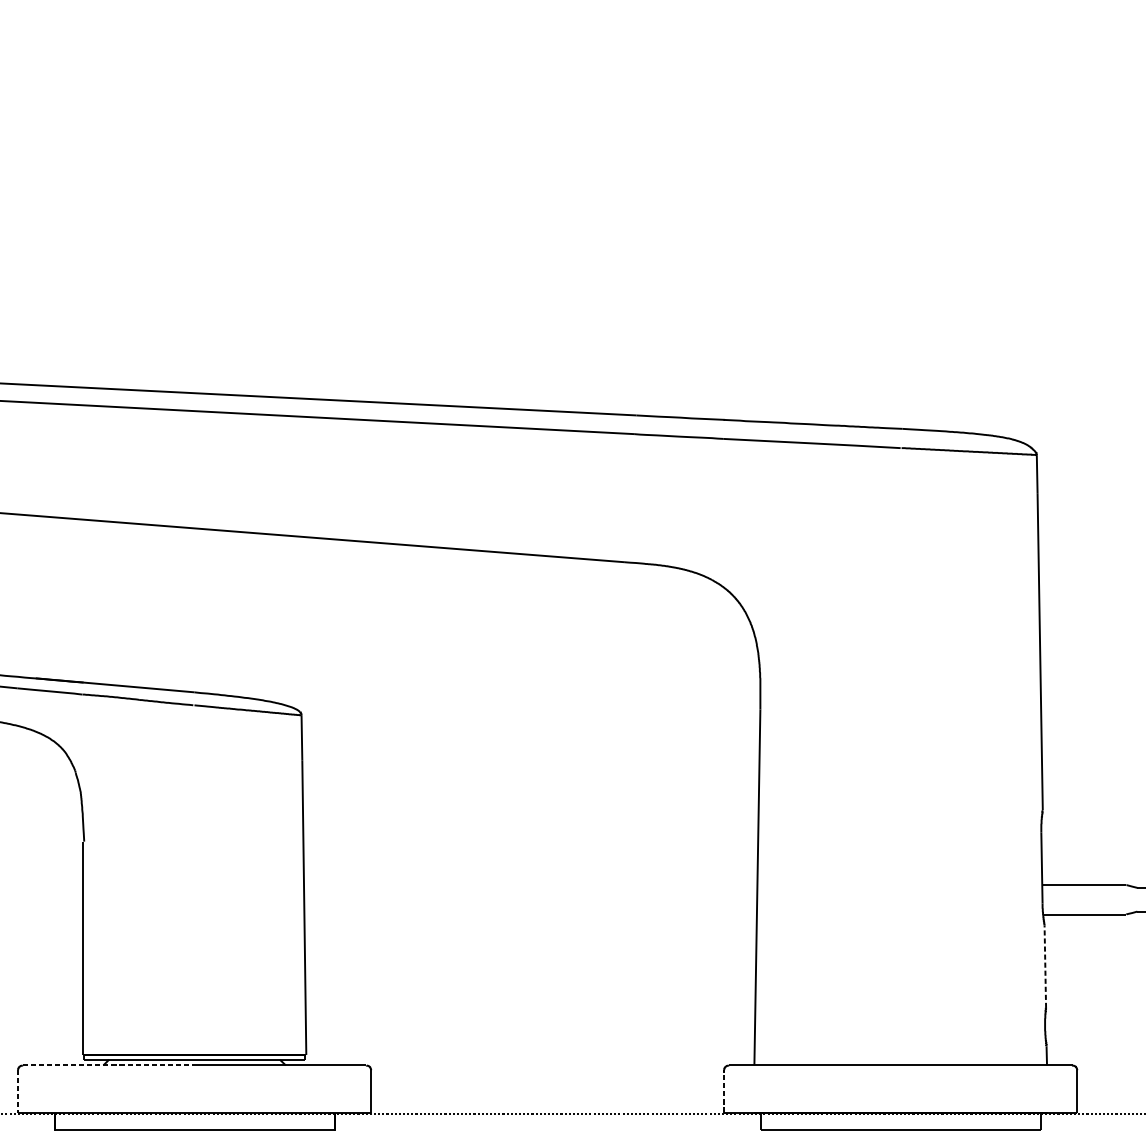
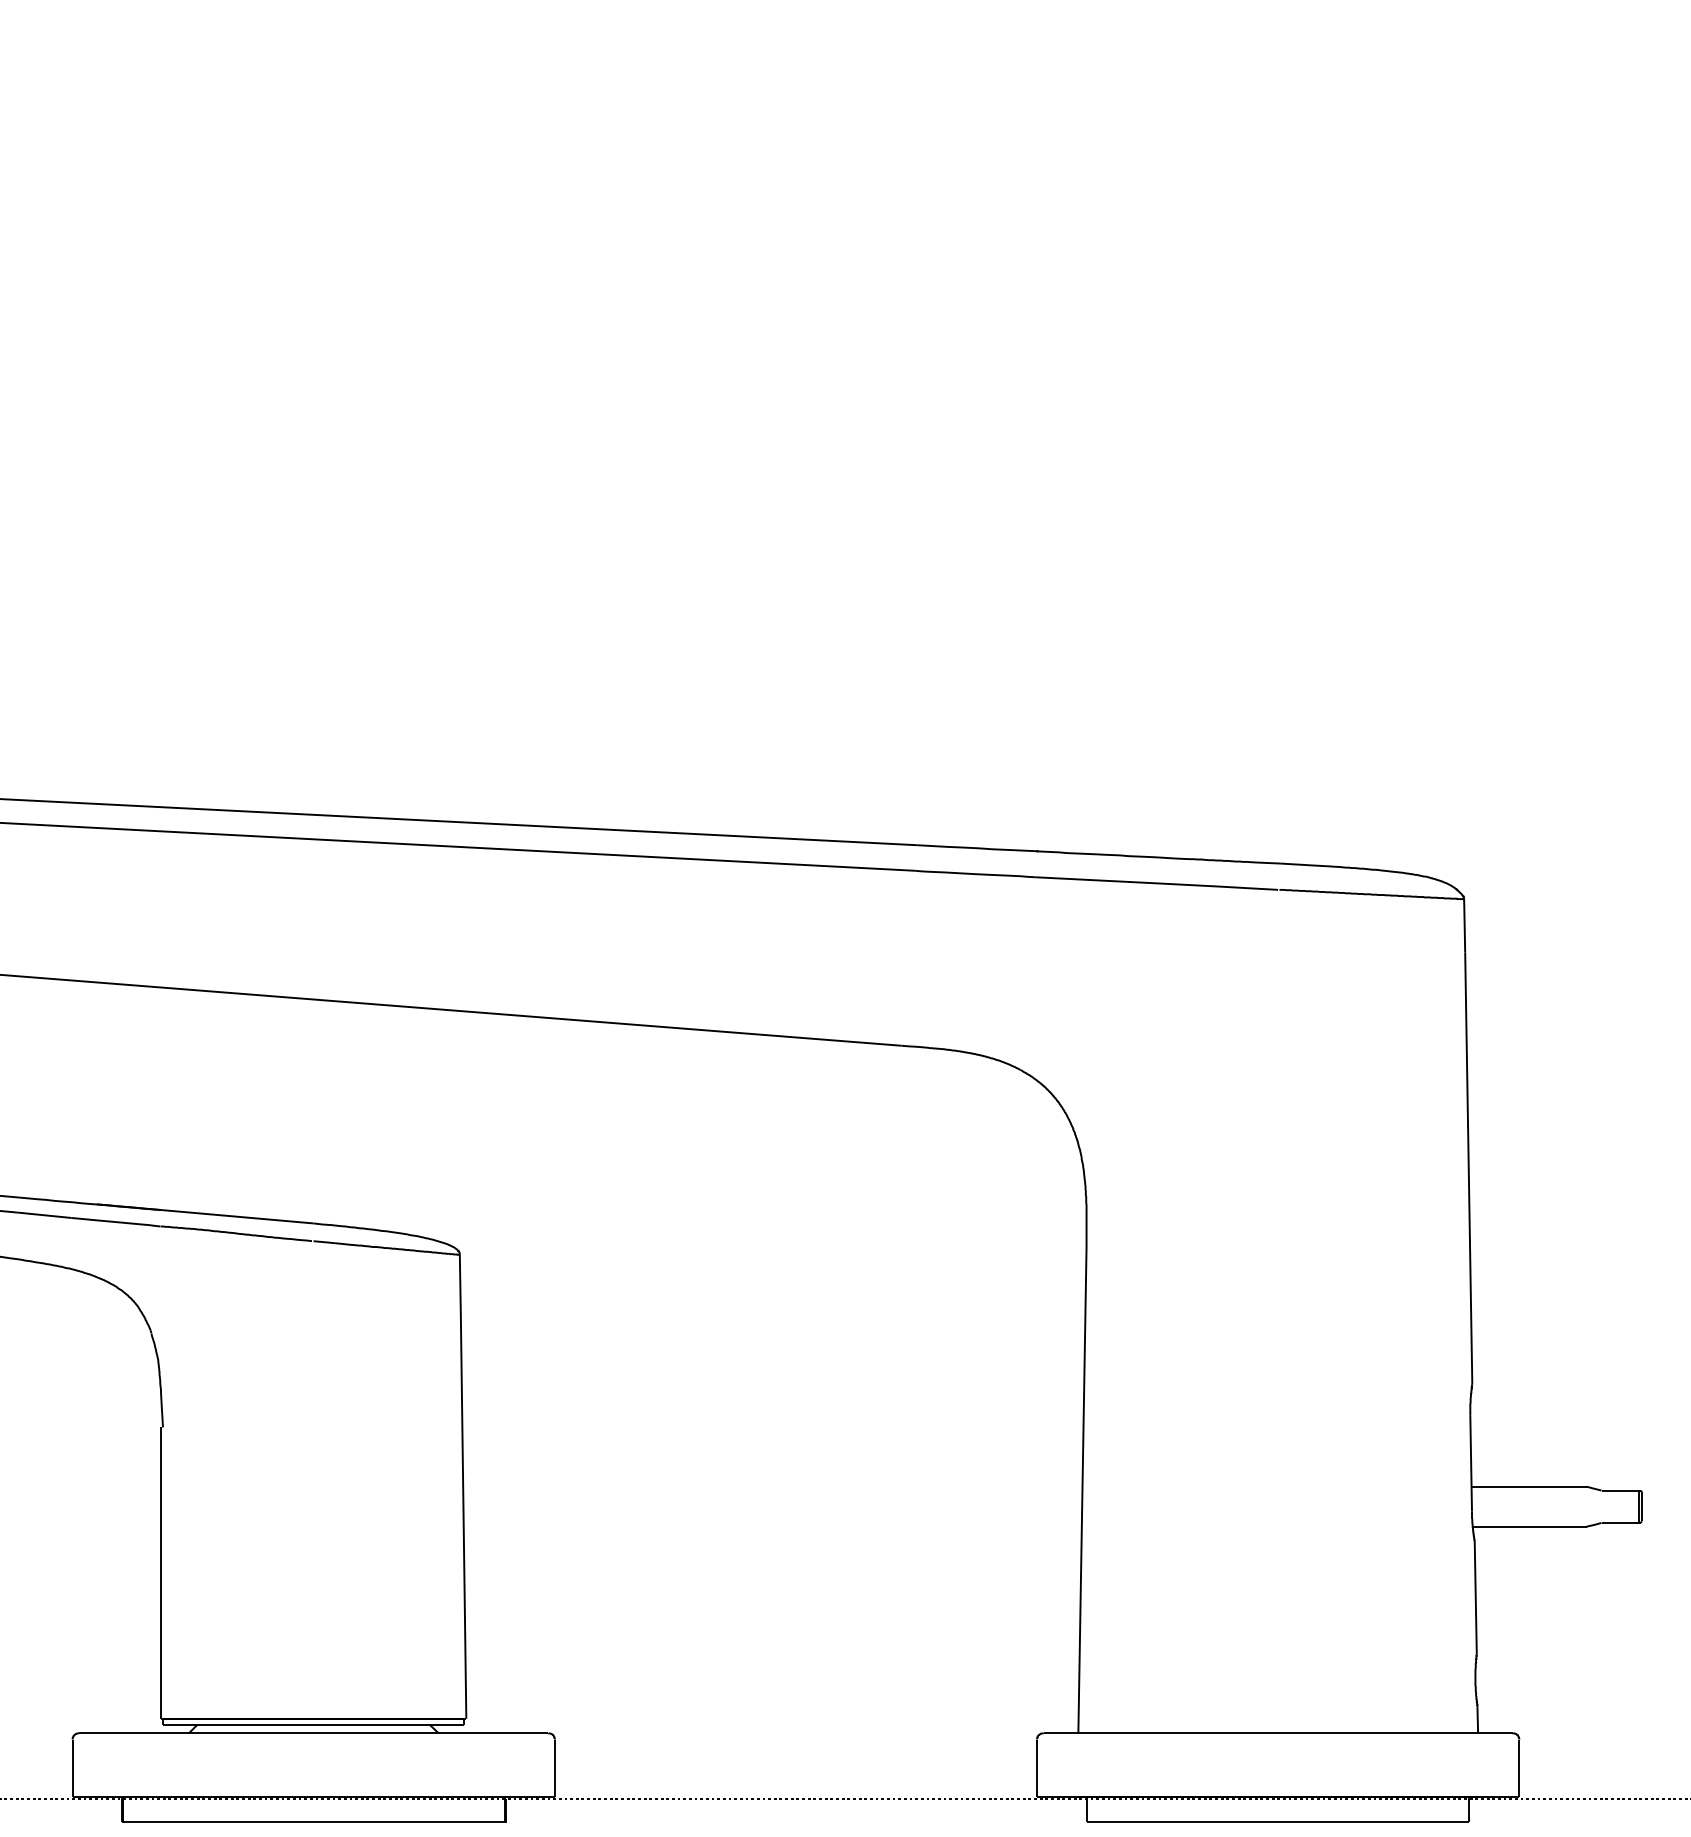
line: (1045, 966) -> (1475, 1597), dashed -> solid
line: (108, 1065) -> (196, 1733), dashed -> solid
line: (17, 1091) -> (72, 1768), dashed -> solid
line: (724, 1091) -> (1037, 1768), dashed -> solid

